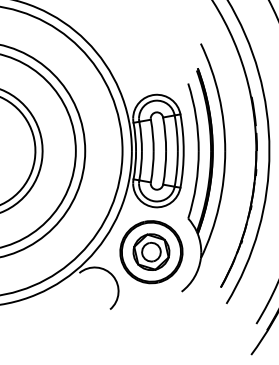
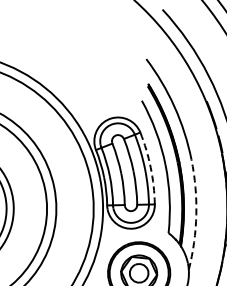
arc: (183, 151) -> (150, 168), solid -> dashed
arc: (219, 206) -> (196, 215), solid -> dashed

